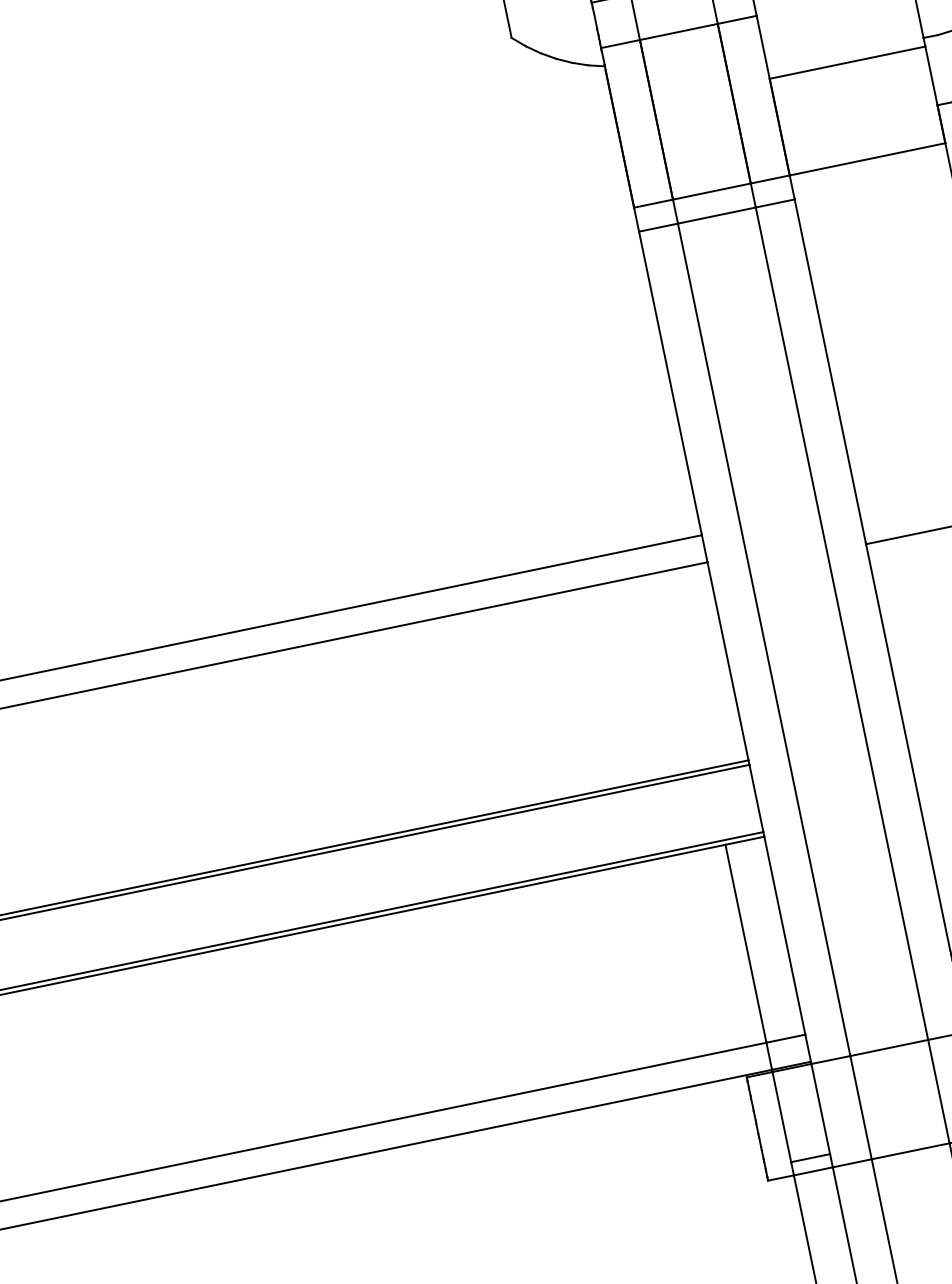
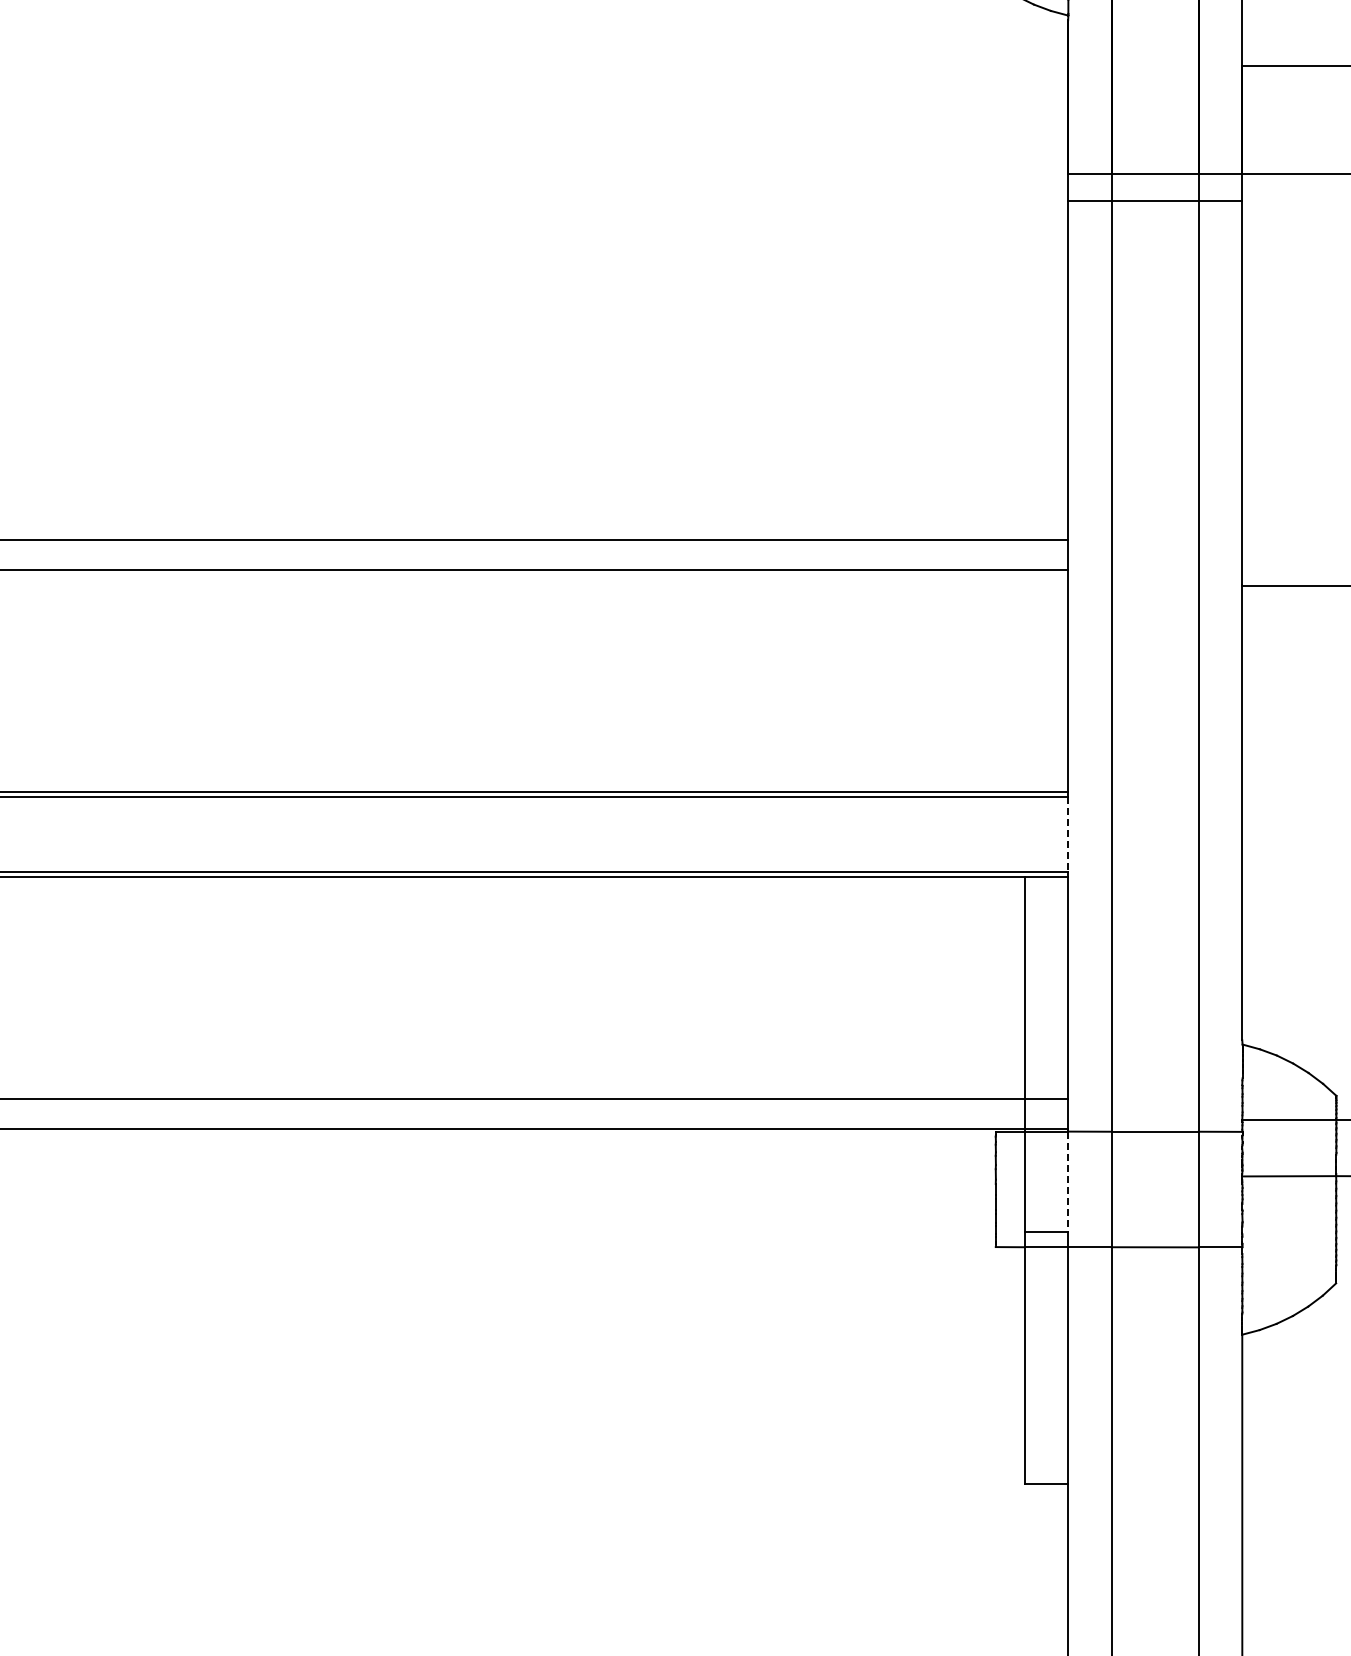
line: (756, 798) -> (1068, 834), solid -> dashed
line: (821, 1109) -> (1068, 1182), solid -> dashed

